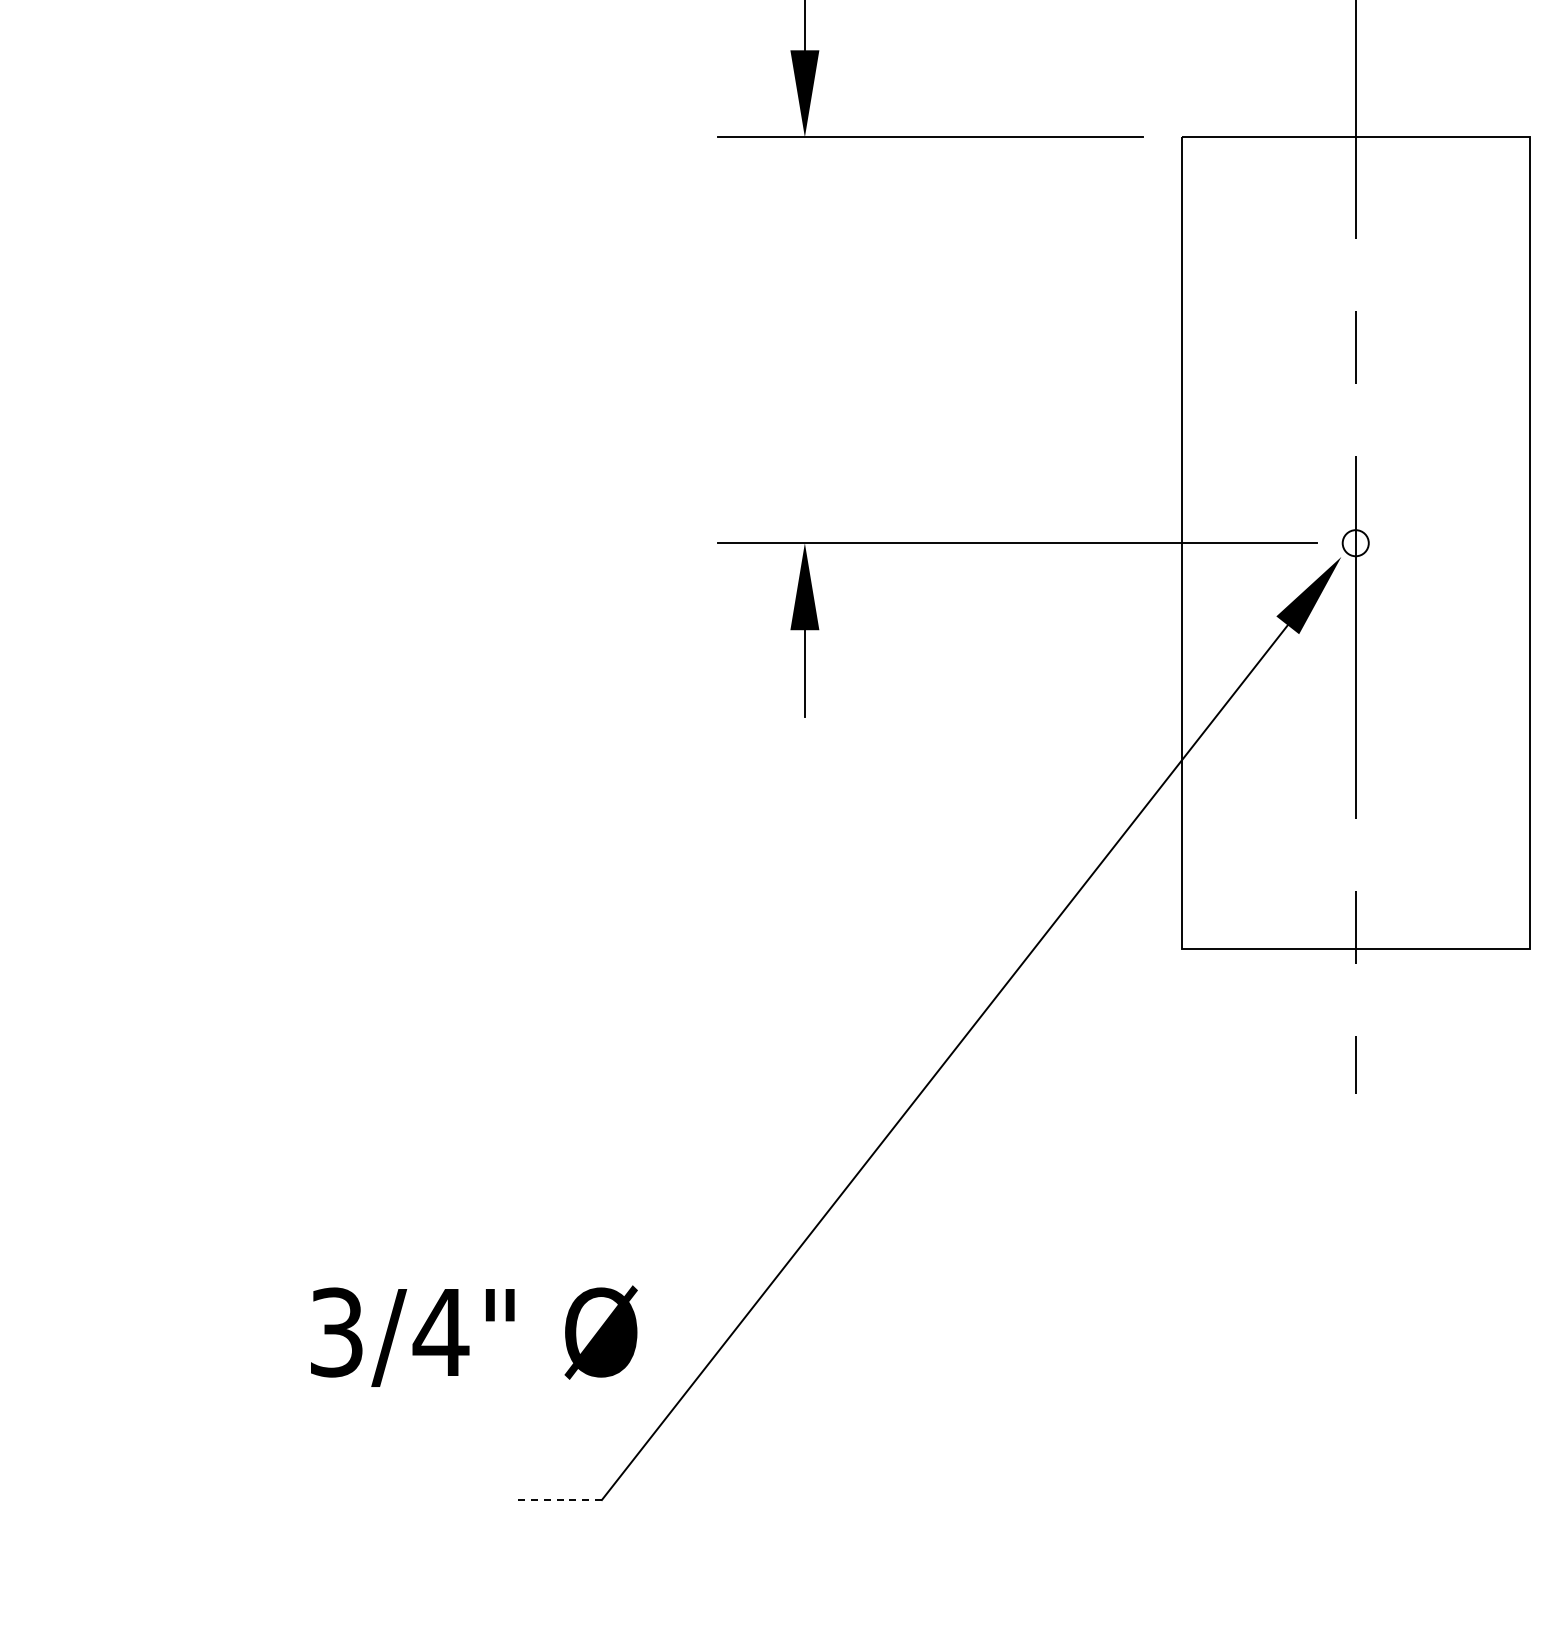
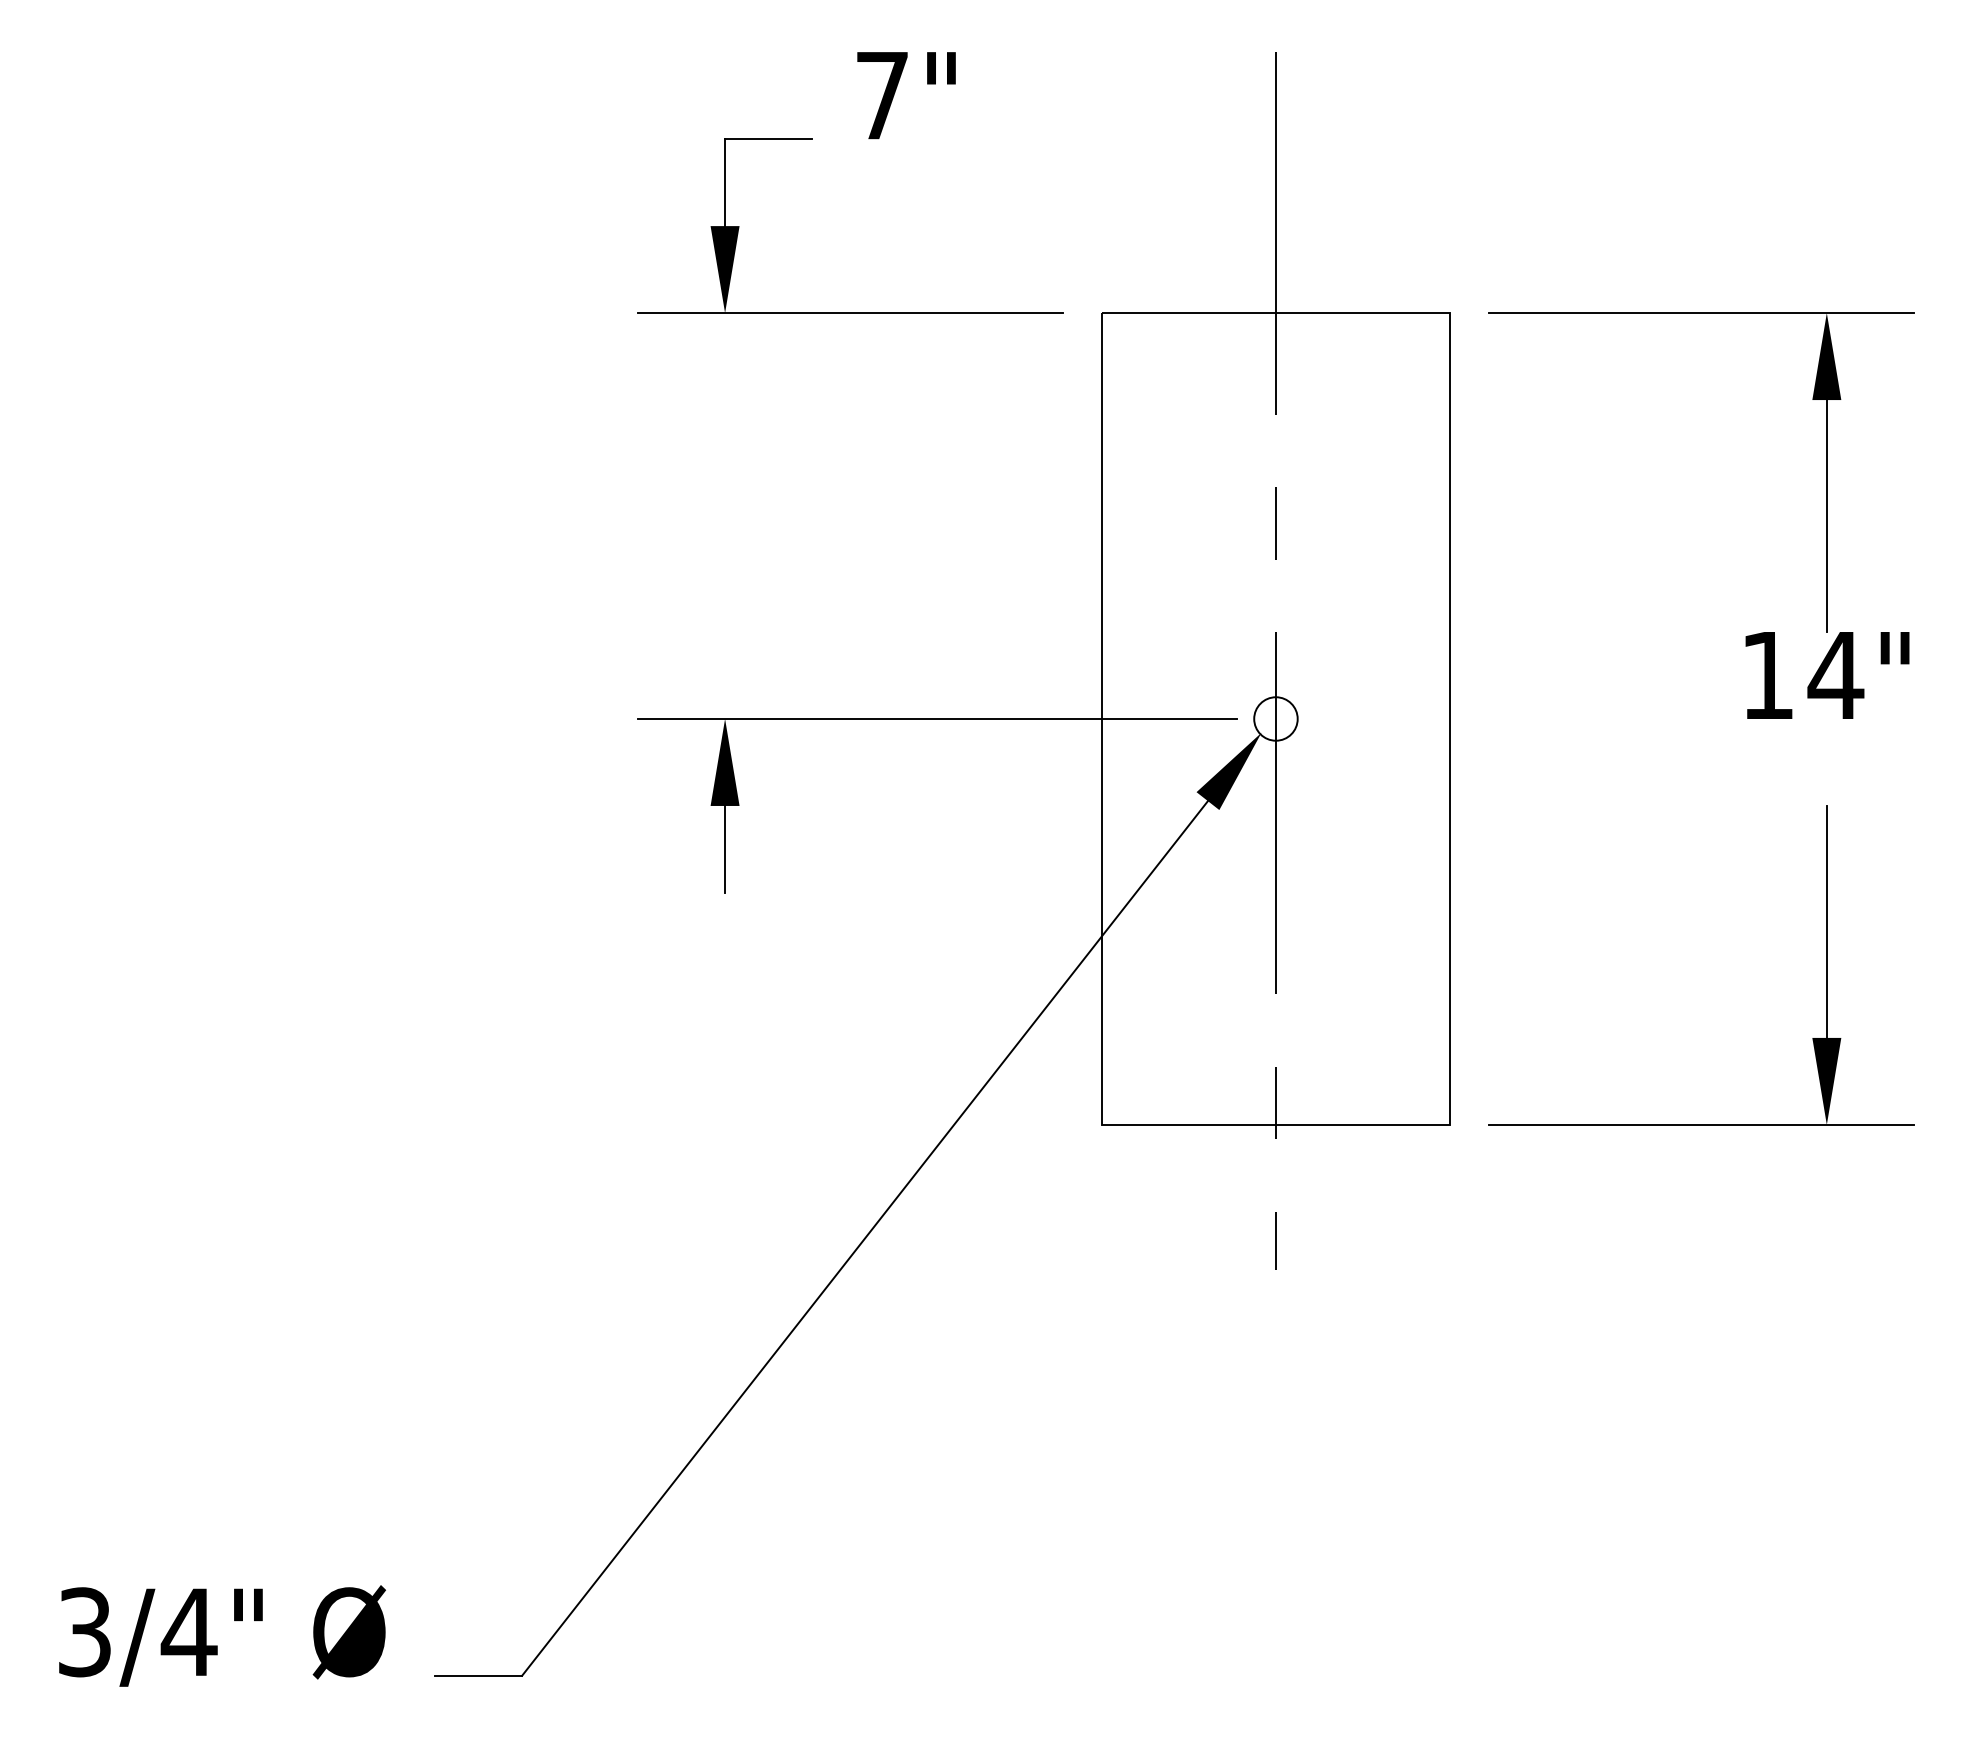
circle: (1355, 542) -> (1275, 718), size x1.67
text: (474, 1335) -> (222, 1635), moved
line: (558, 1499) -> (478, 1675), dashed -> solid

